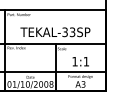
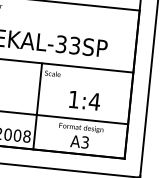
text: (86, 61) -> (94, 101), 1:1 -> 1:4

